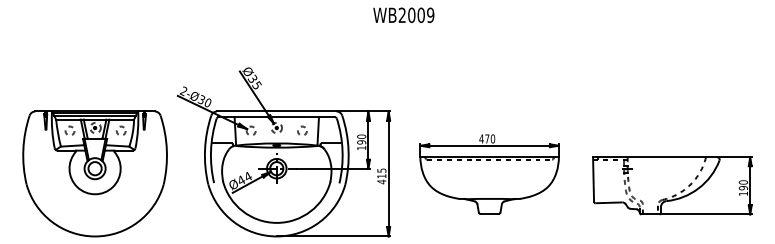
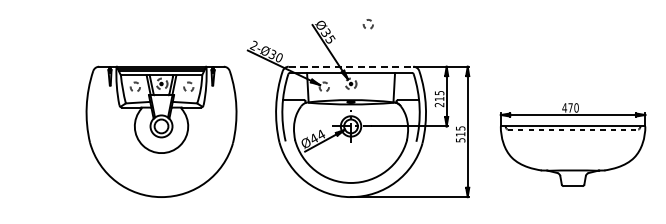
line: (276, 111) -> (350, 66), solid -> dashed
circle: (302, 130) -> (368, 24), moved
text: (361, 142) -> (439, 99), 190 -> 215
part: (489, 174) -> (572, 145), moved
text: (381, 181) -> (460, 139), 415 -> 515

